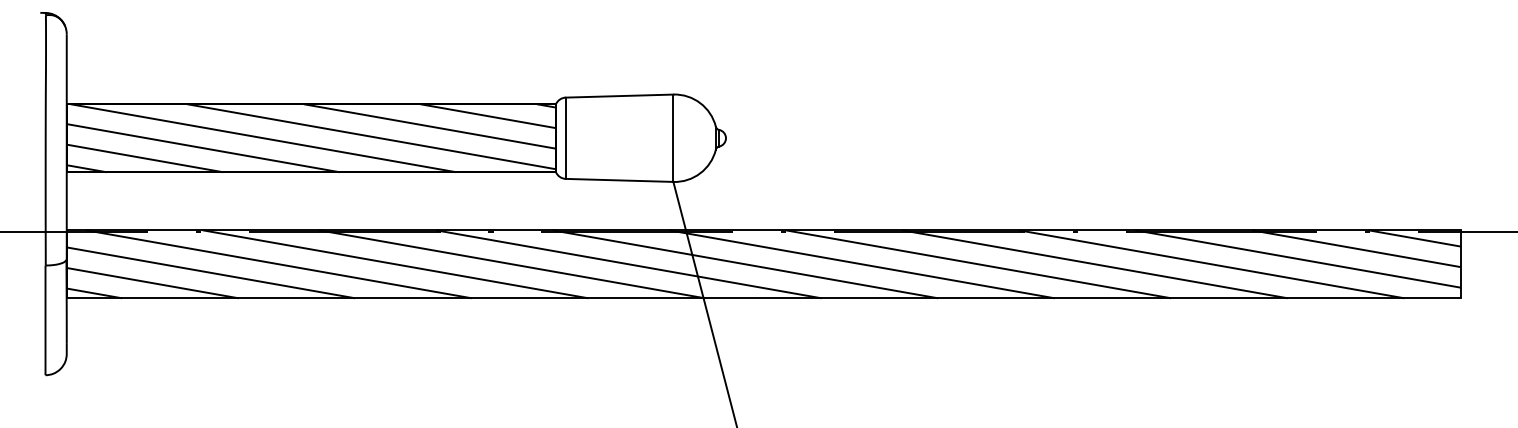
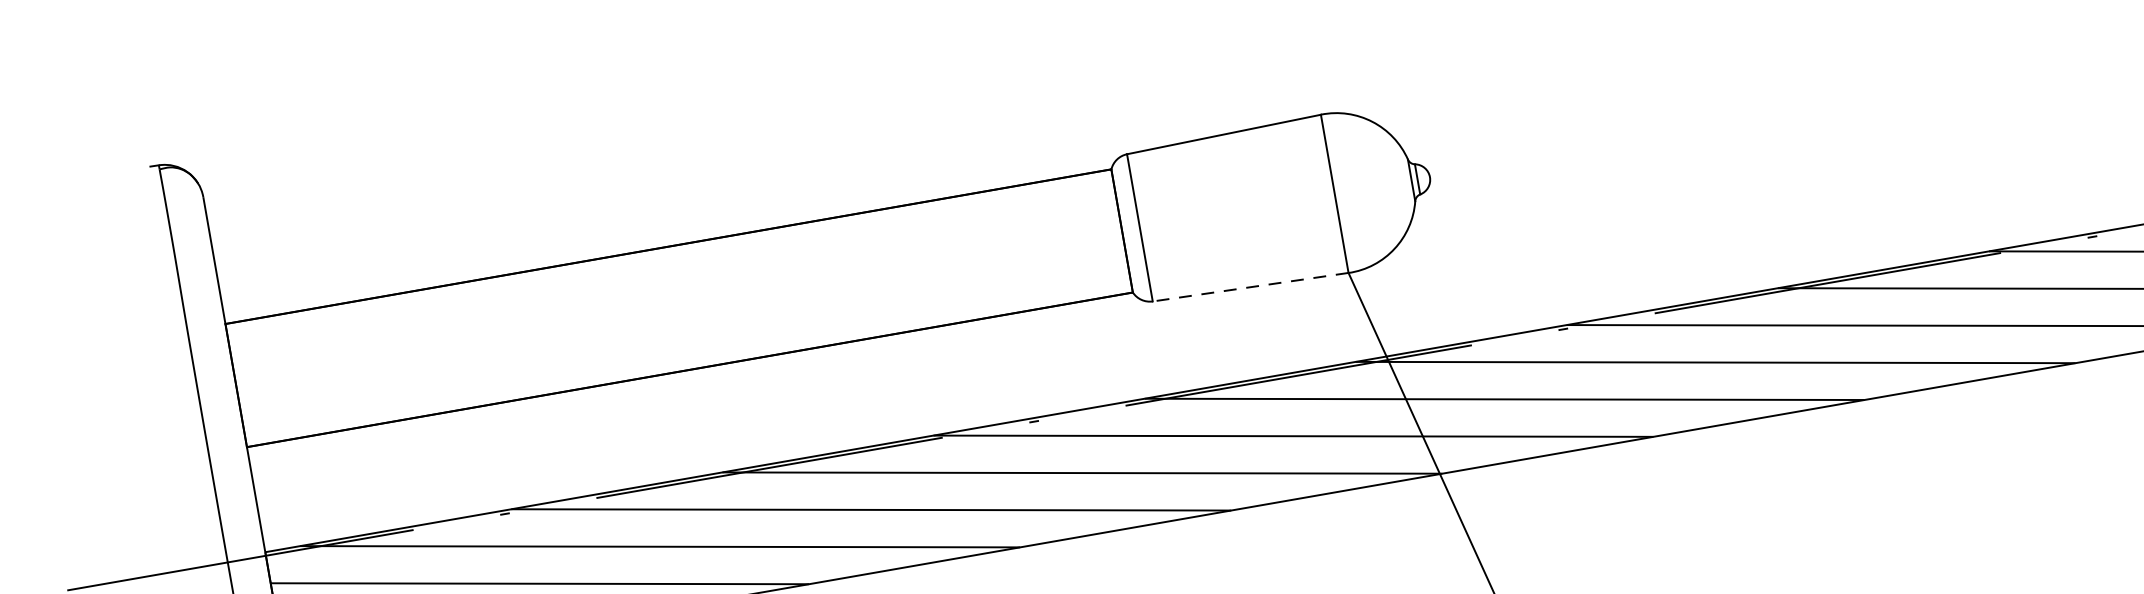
hatch: (310, 138) -> (677, 308), removed
line: (619, 180) -> (1250, 287), solid -> dashed

